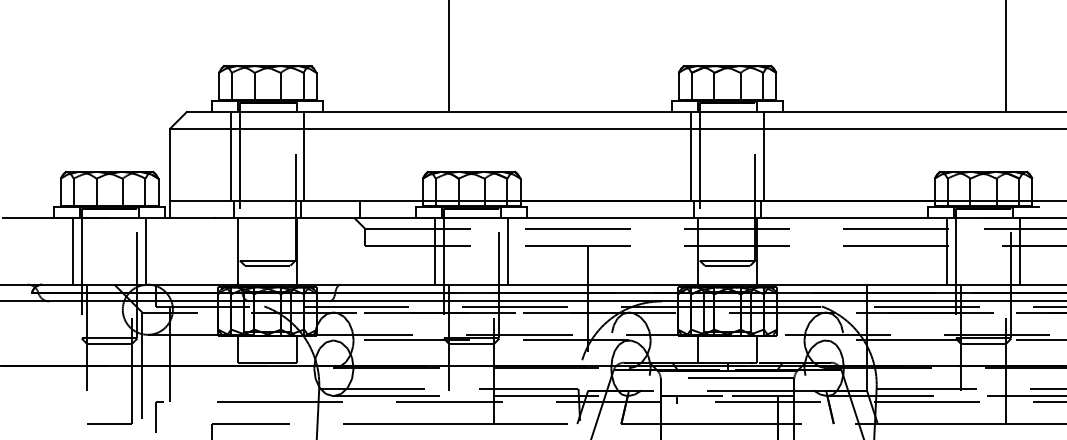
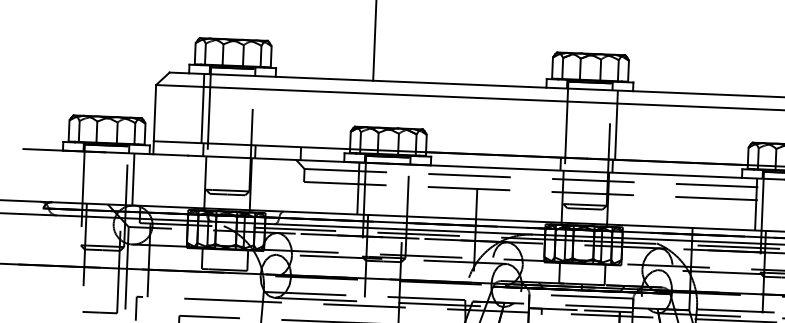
line: (303, 156) -> (258, 110), removed
line: (691, 156) -> (560, 122), removed
line: (73, 250) -> (77, 176), removed
line: (507, 250) -> (414, 190), removed

